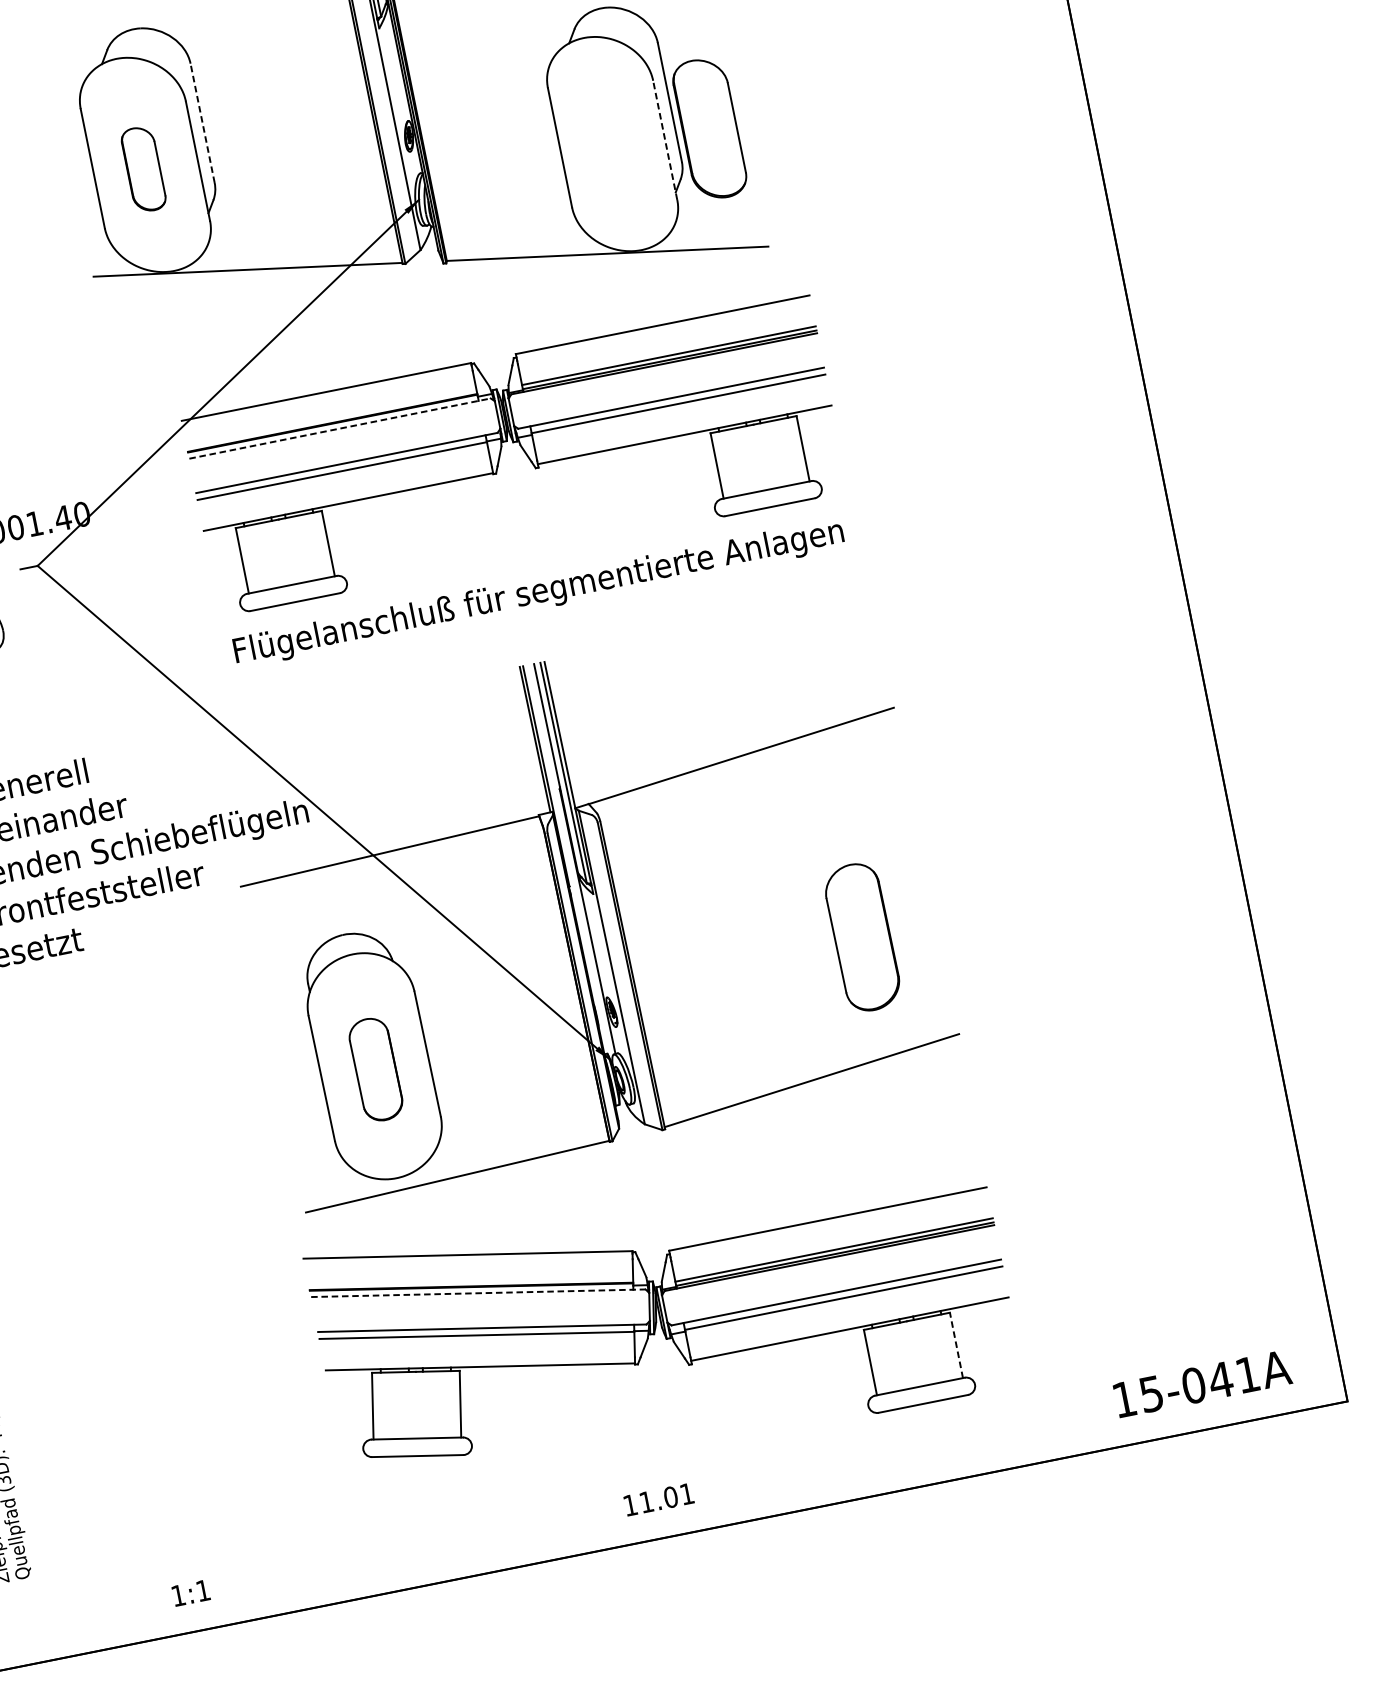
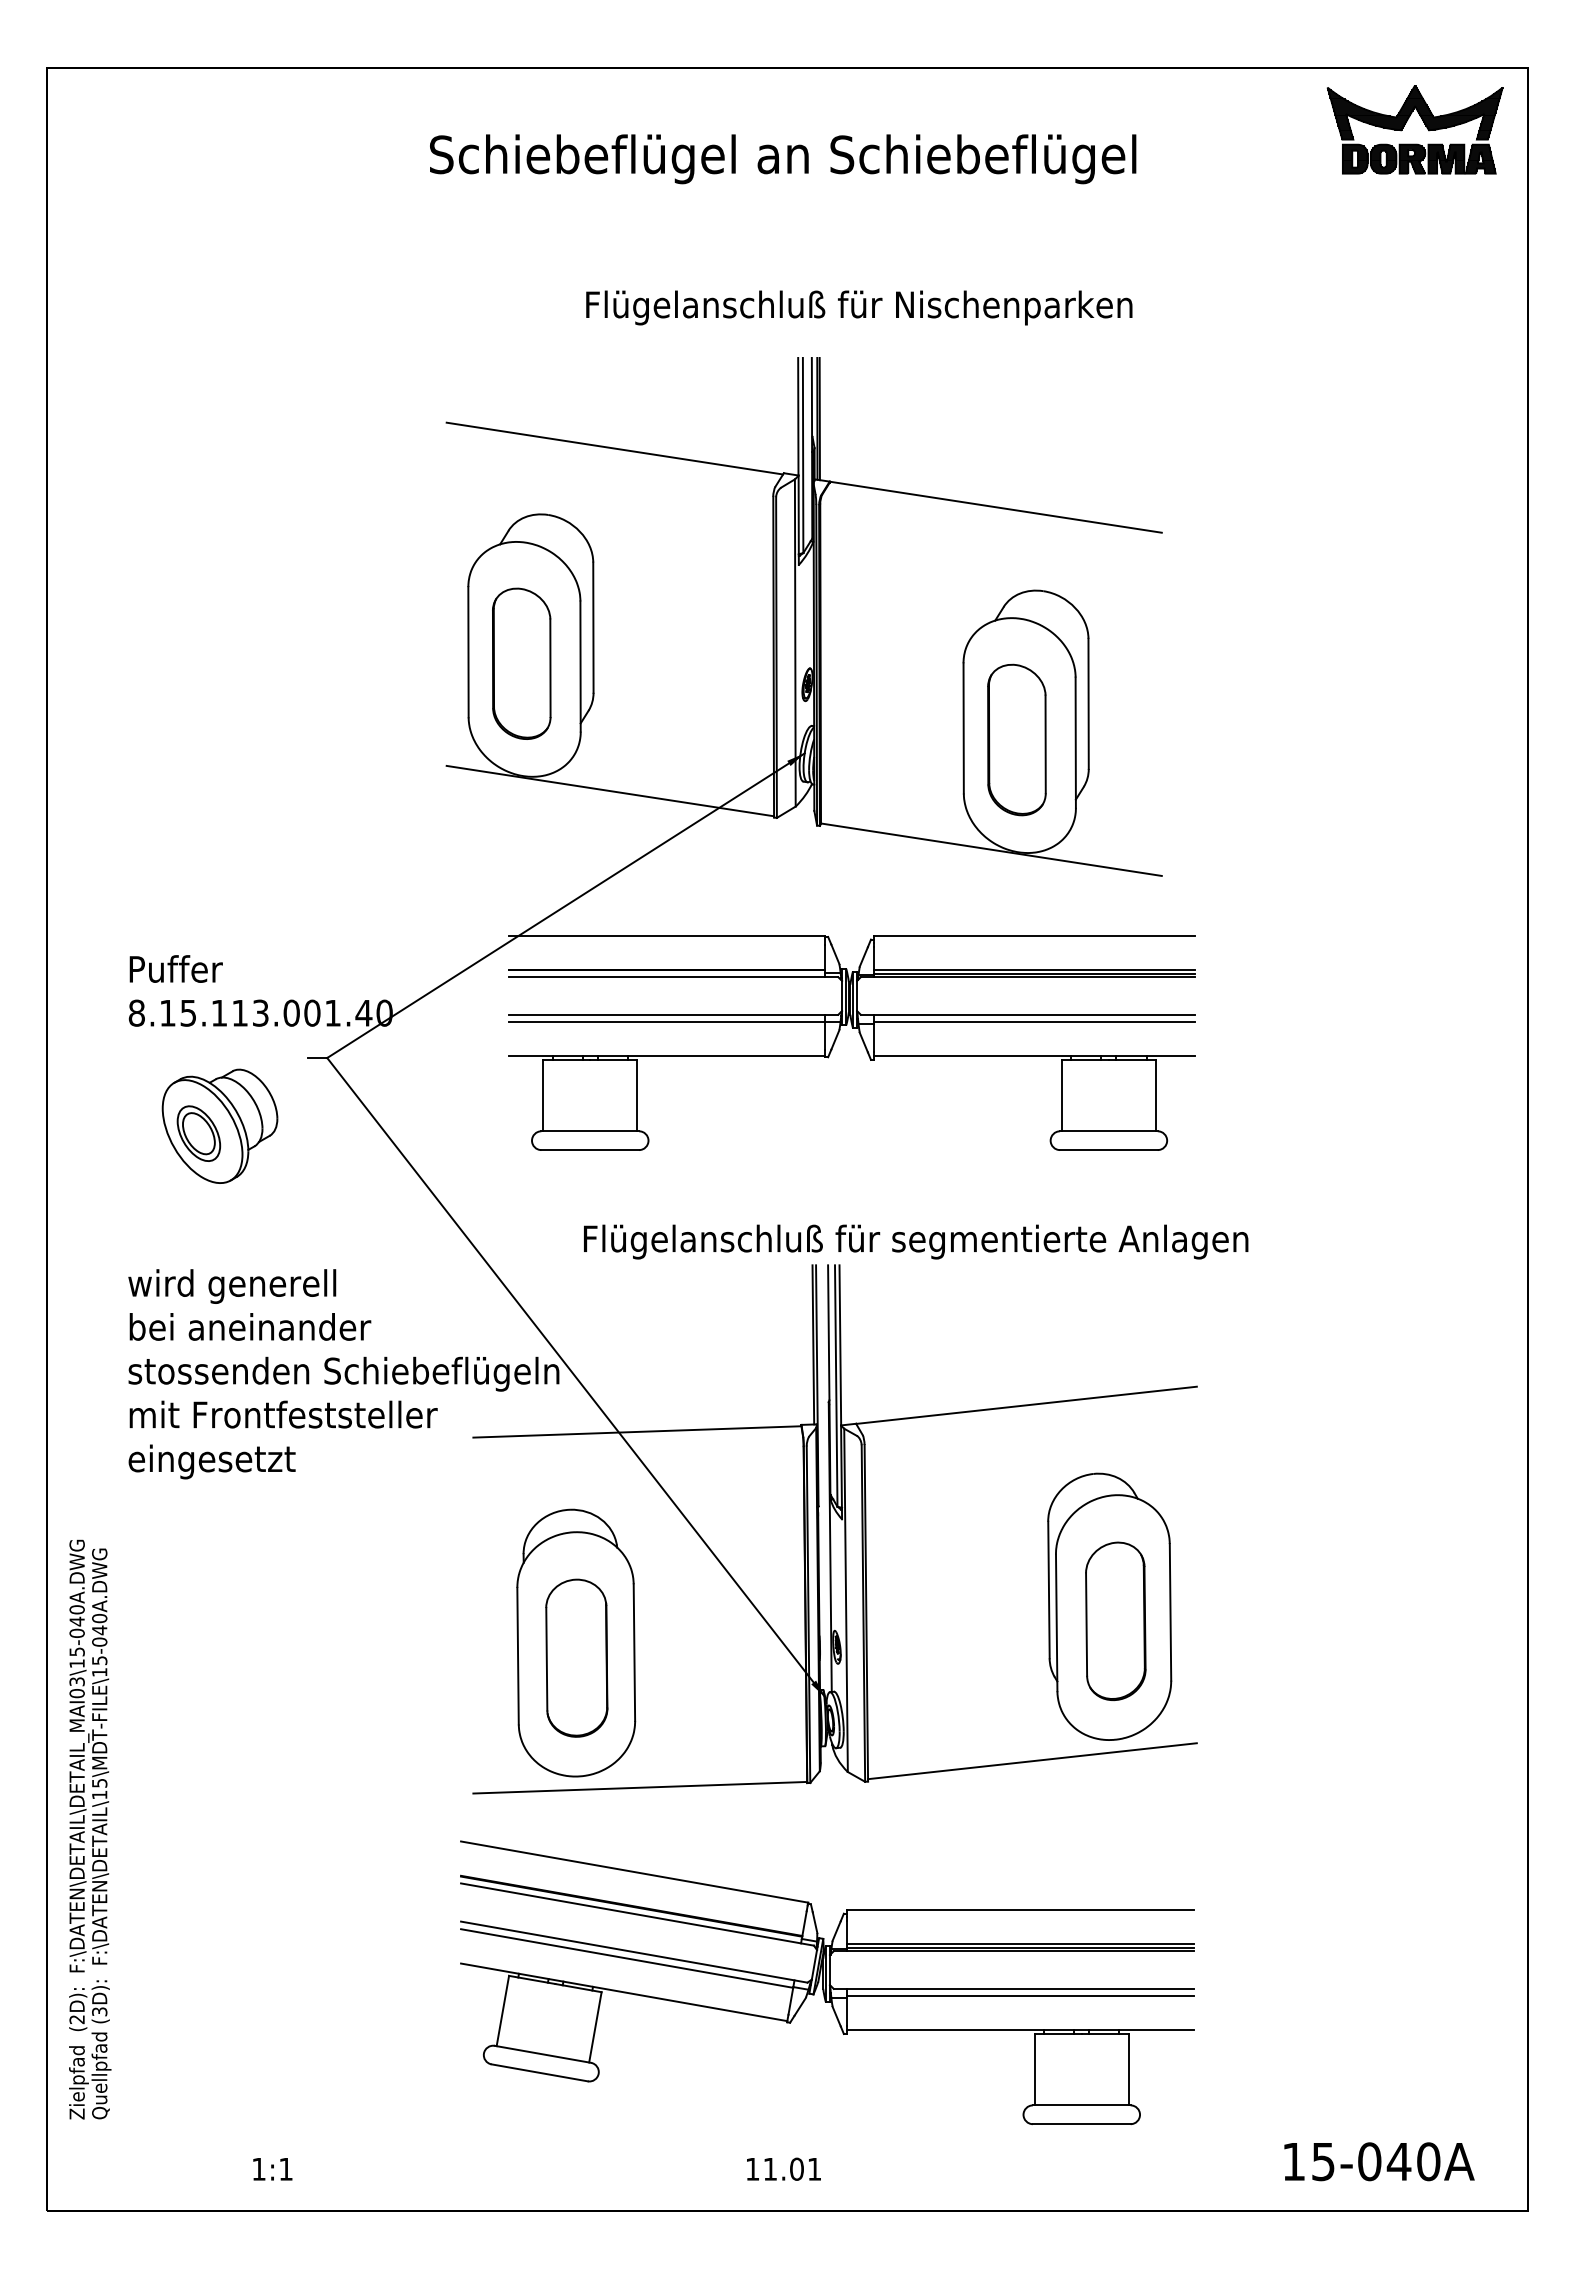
line: (202, 123) -> (593, 627), dashed -> solid
part: (709, 128) -> (1016, 739), moved
line: (664, 140) -> (1075, 742), dashed -> solid
part: (143, 169) -> (521, 663), size x1.67
line: (339, 428) -> (673, 977), dashed -> solid
text: (539, 592) -> (916, 1241), moved
part: (854, 924) -> (1109, 1606), added
part: (375, 1069) -> (576, 1657), size x1.43
line: (478, 1293) -> (637, 1914), dashed -> solid
line: (956, 1345) -> (1128, 2069), dashed -> solid
text: (1247, 1374) -> (1428, 2161), 15-041A -> 15-040A

